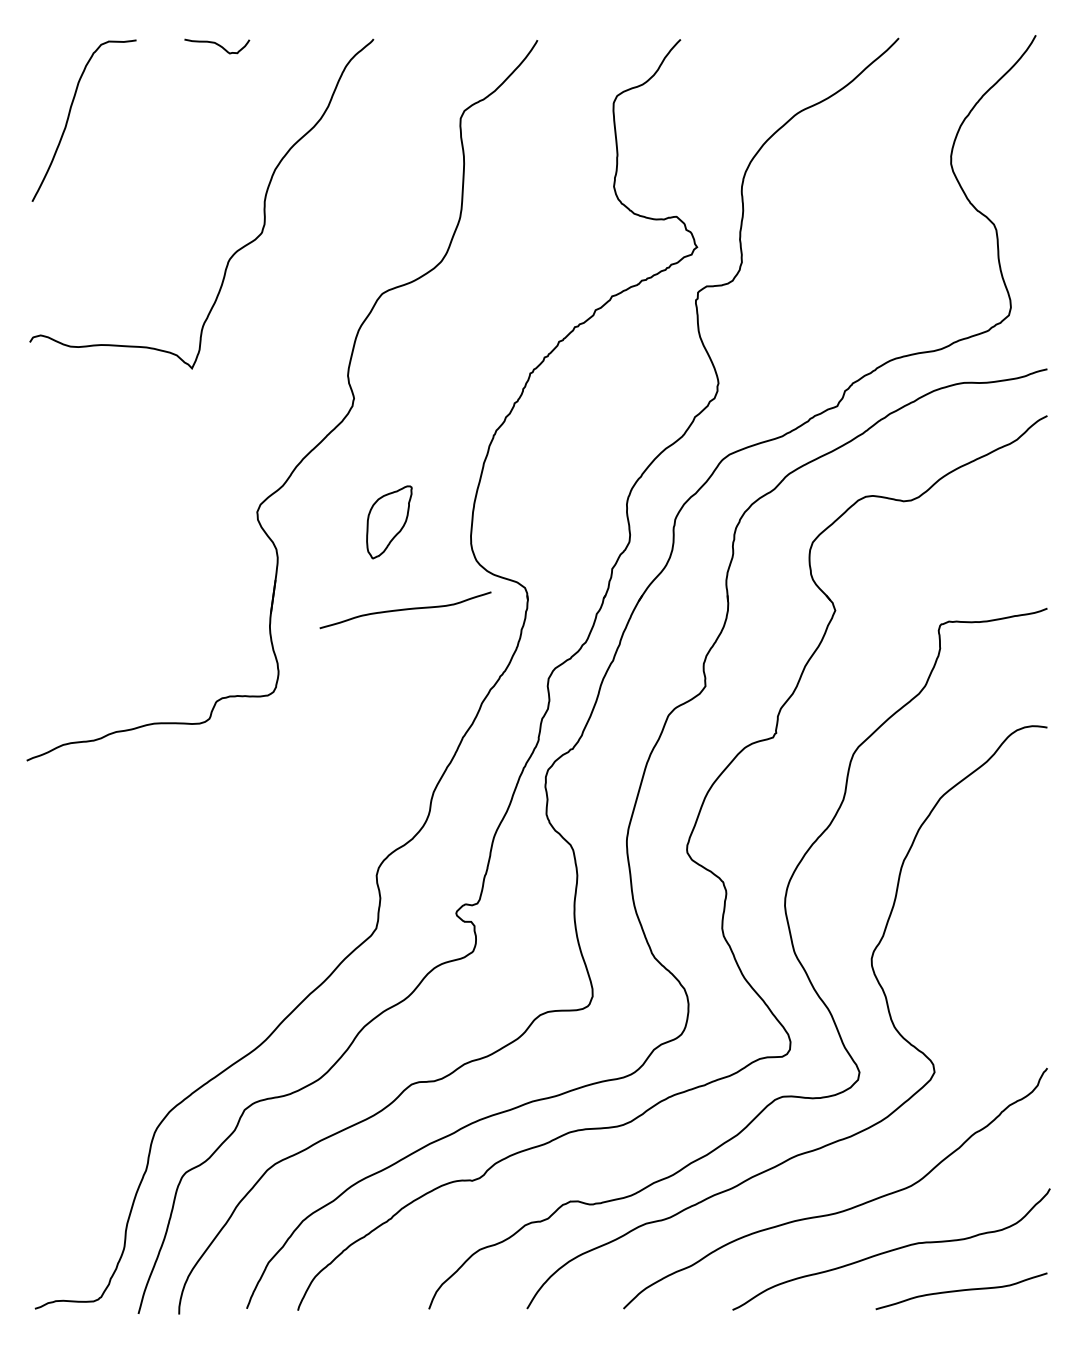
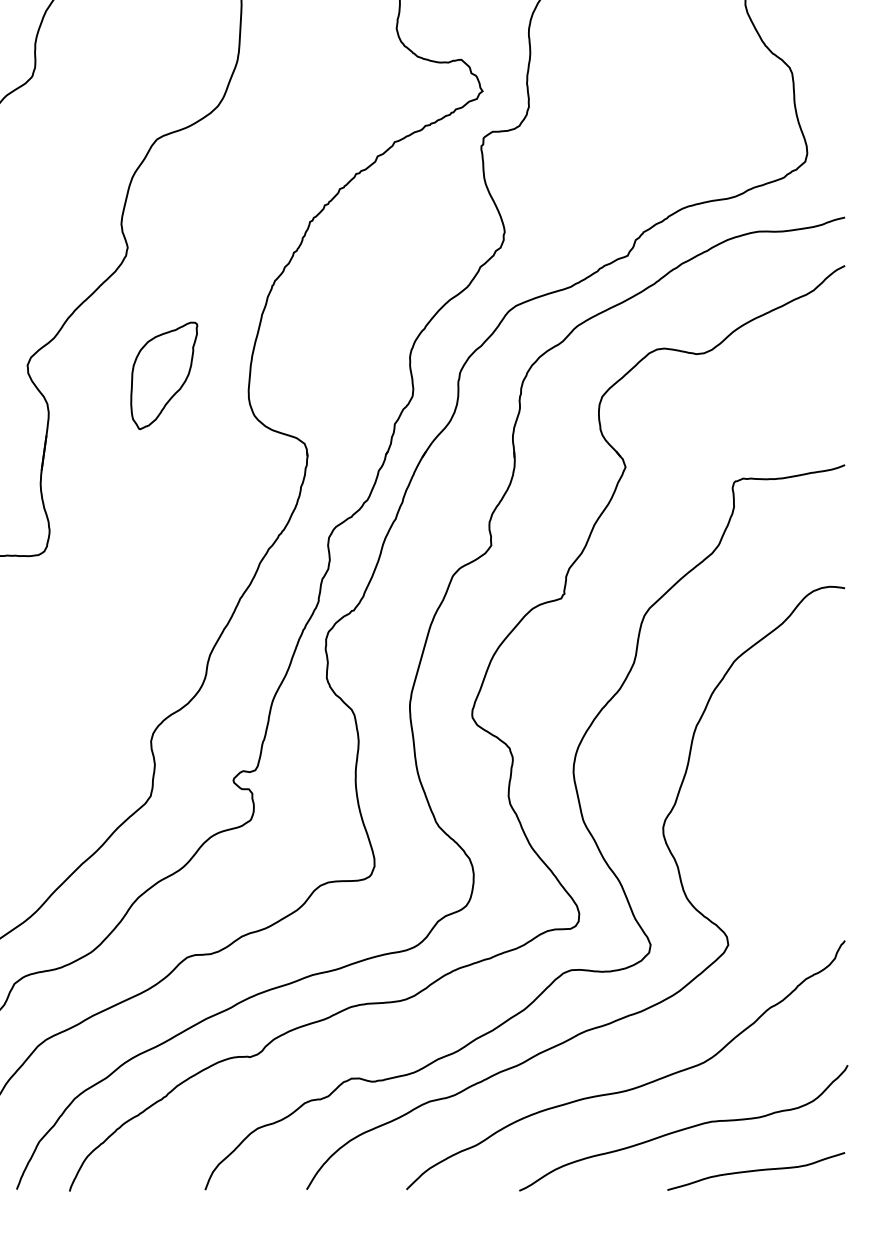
part: (389, 522) -> (164, 376), size x1.43
curve: (405, 610) -> (180, 467), removed

